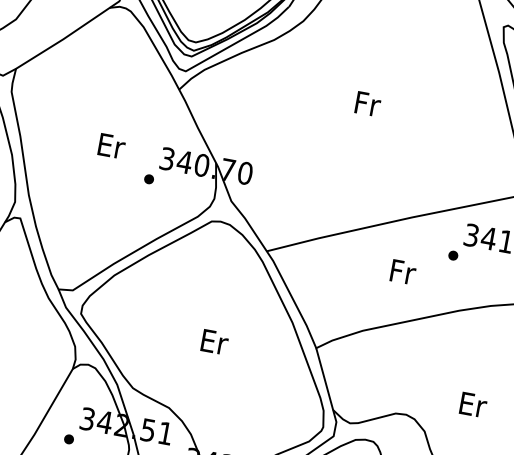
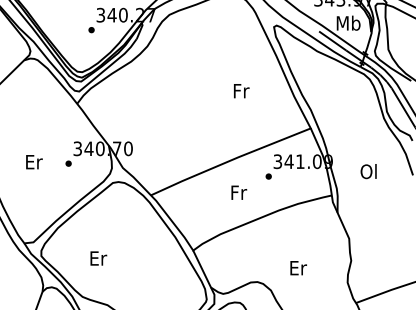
text: (367, 104) -> (241, 91), moved
text: (111, 146) -> (34, 162), moved
text: (214, 342) -> (98, 258), moved

